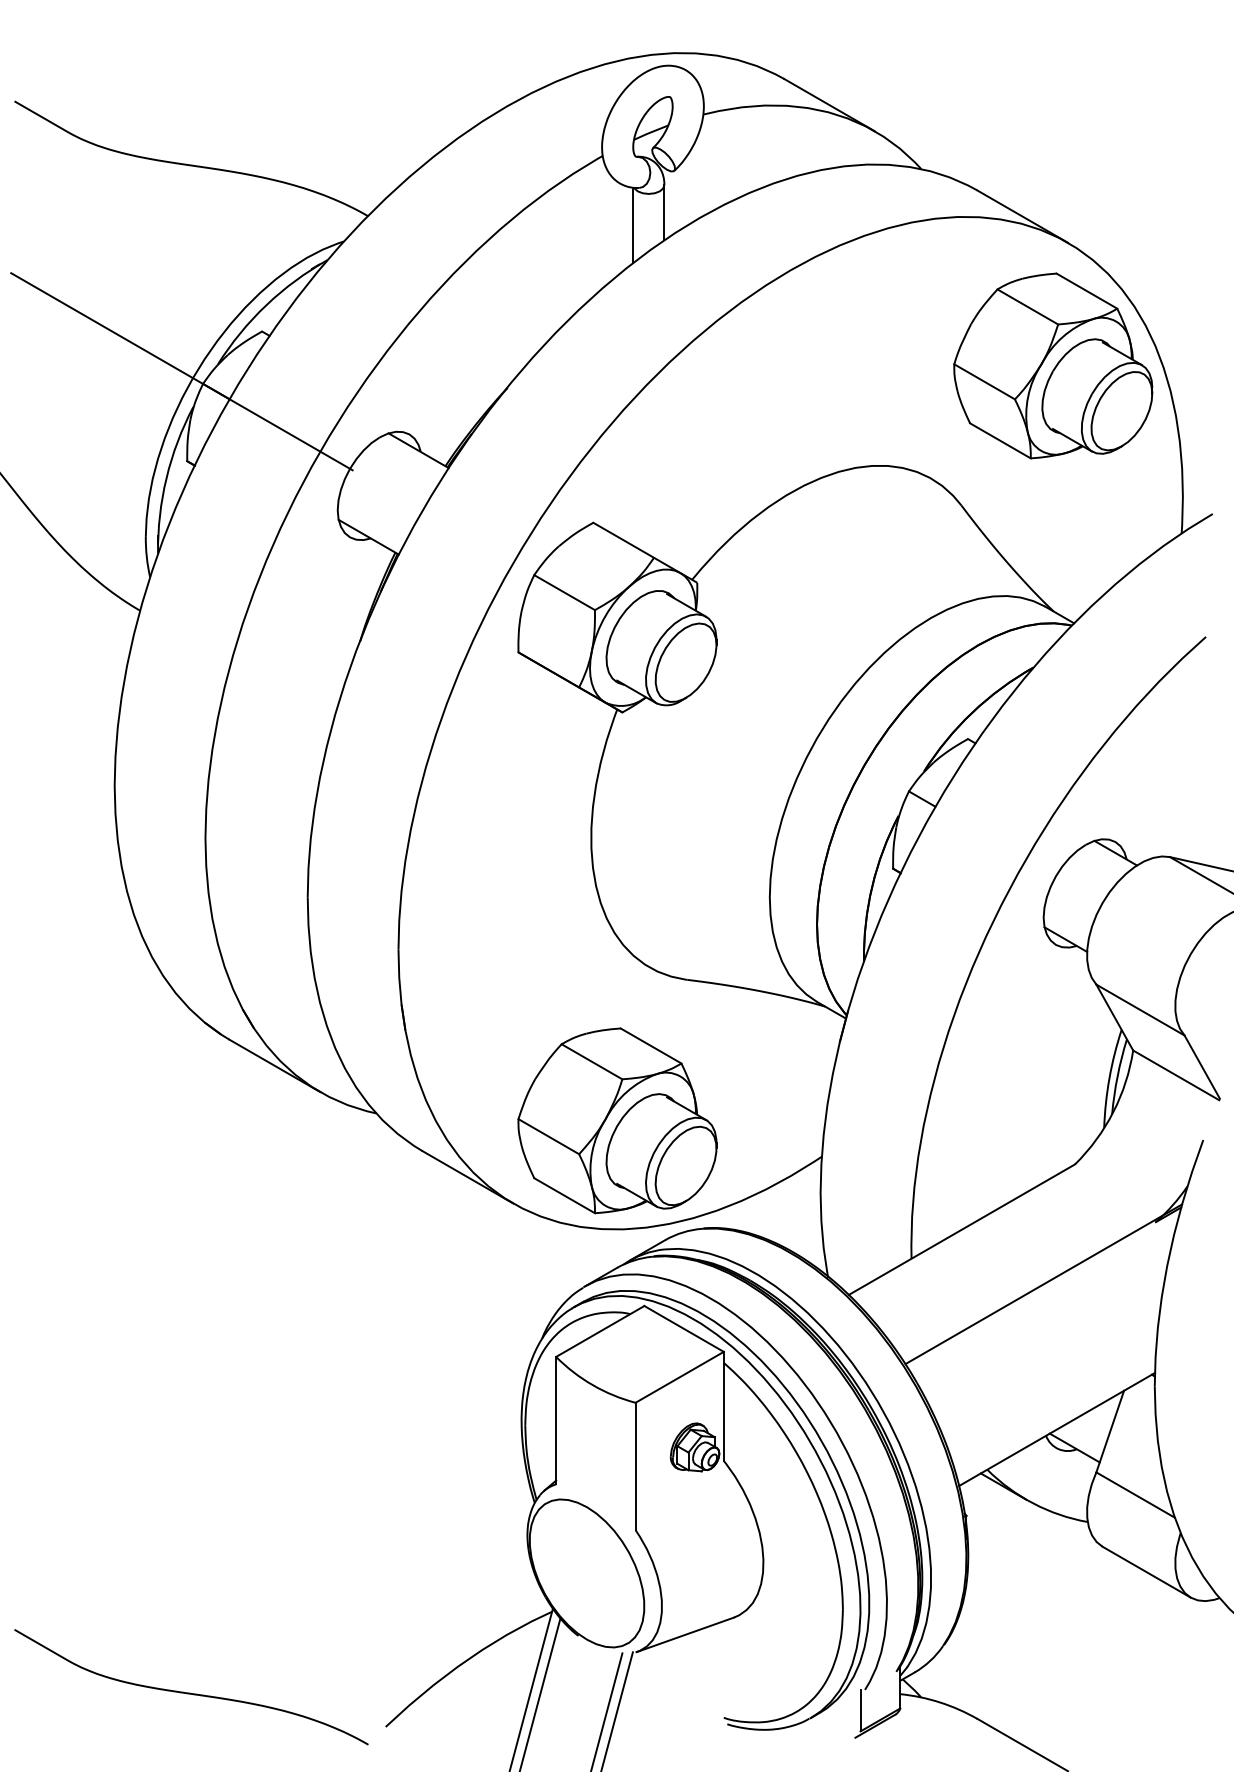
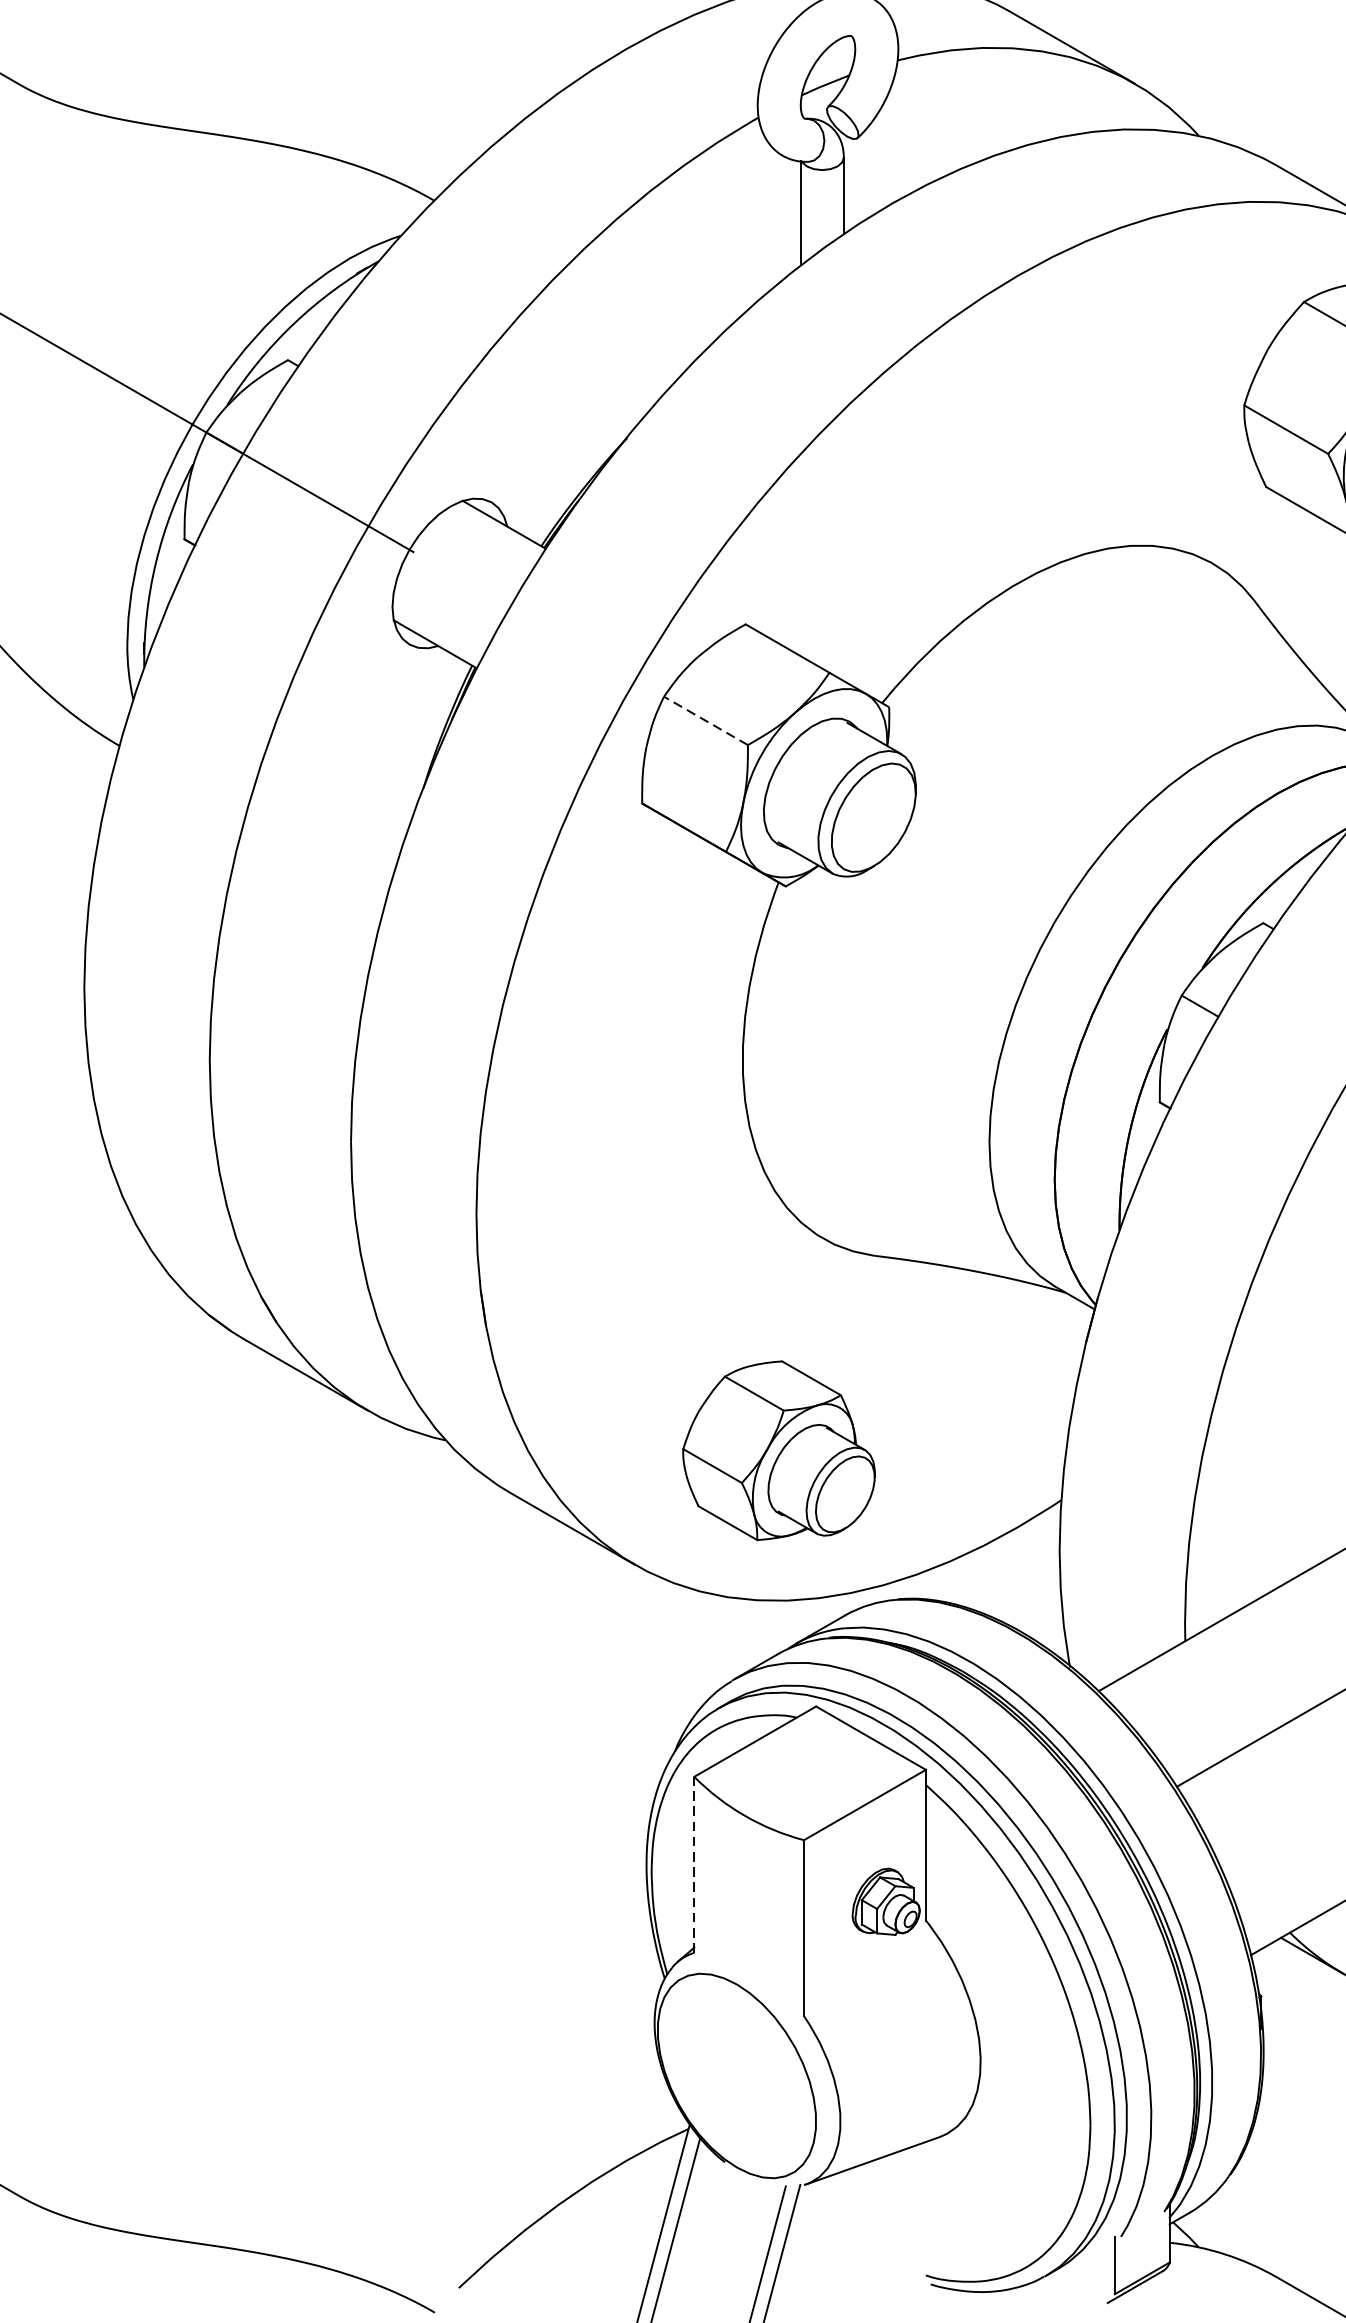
line: (564, 592) -> (705, 720), solid -> dashed
part: (617, 1120) -> (779, 1450), size x0.7
line: (556, 1420) -> (694, 1864), solid -> dashed

